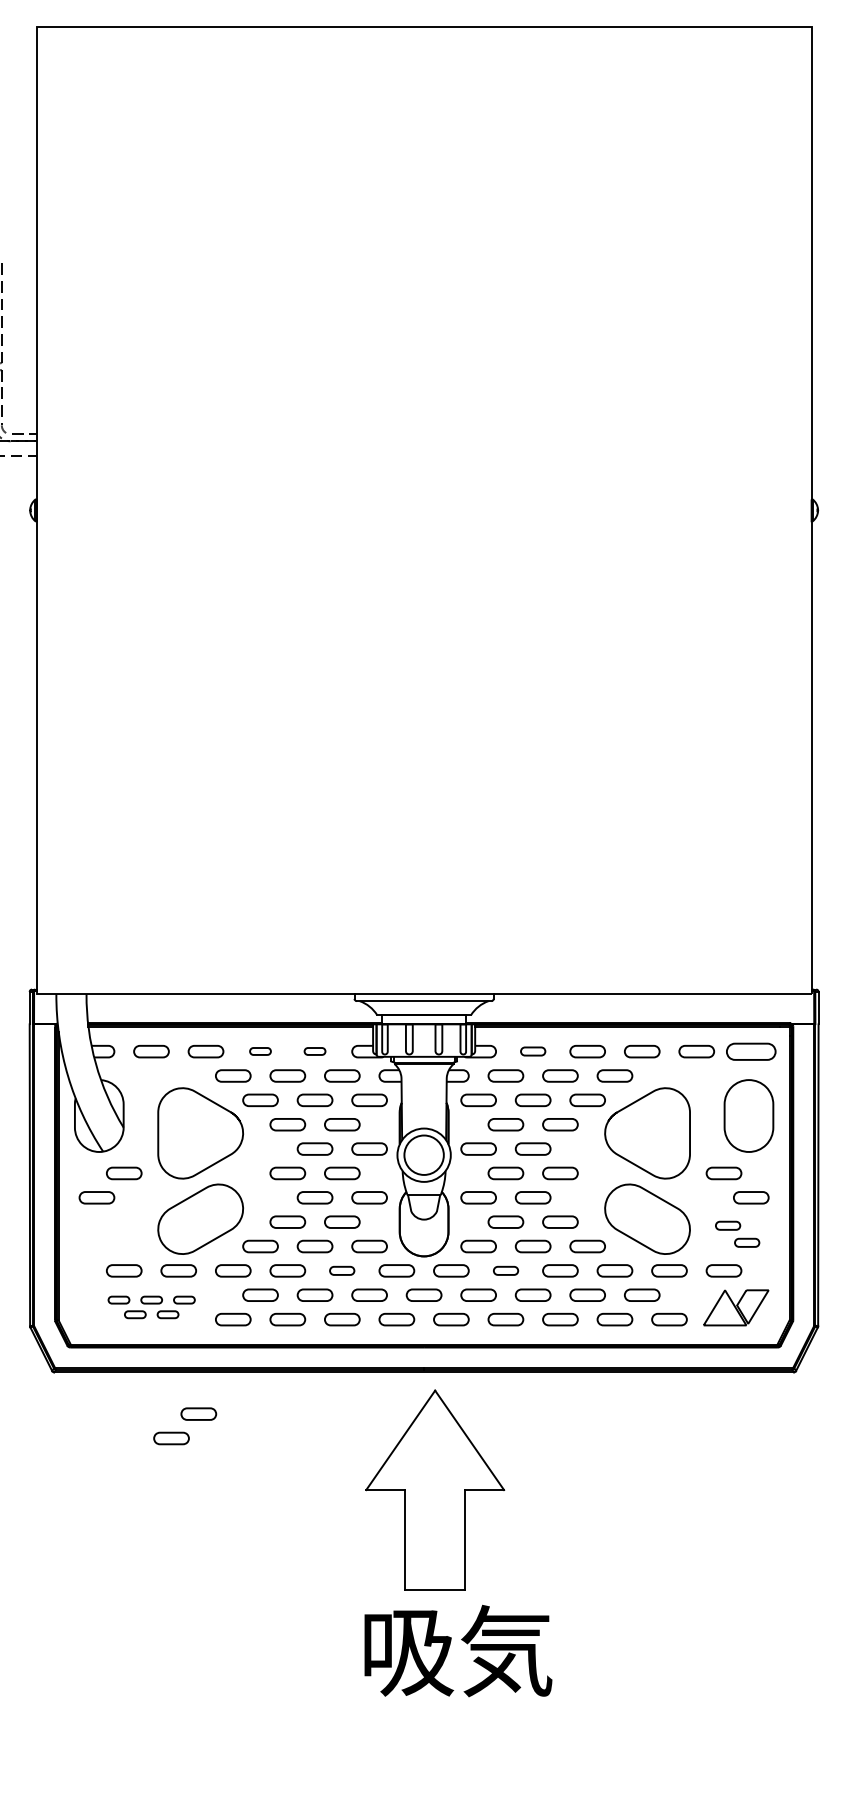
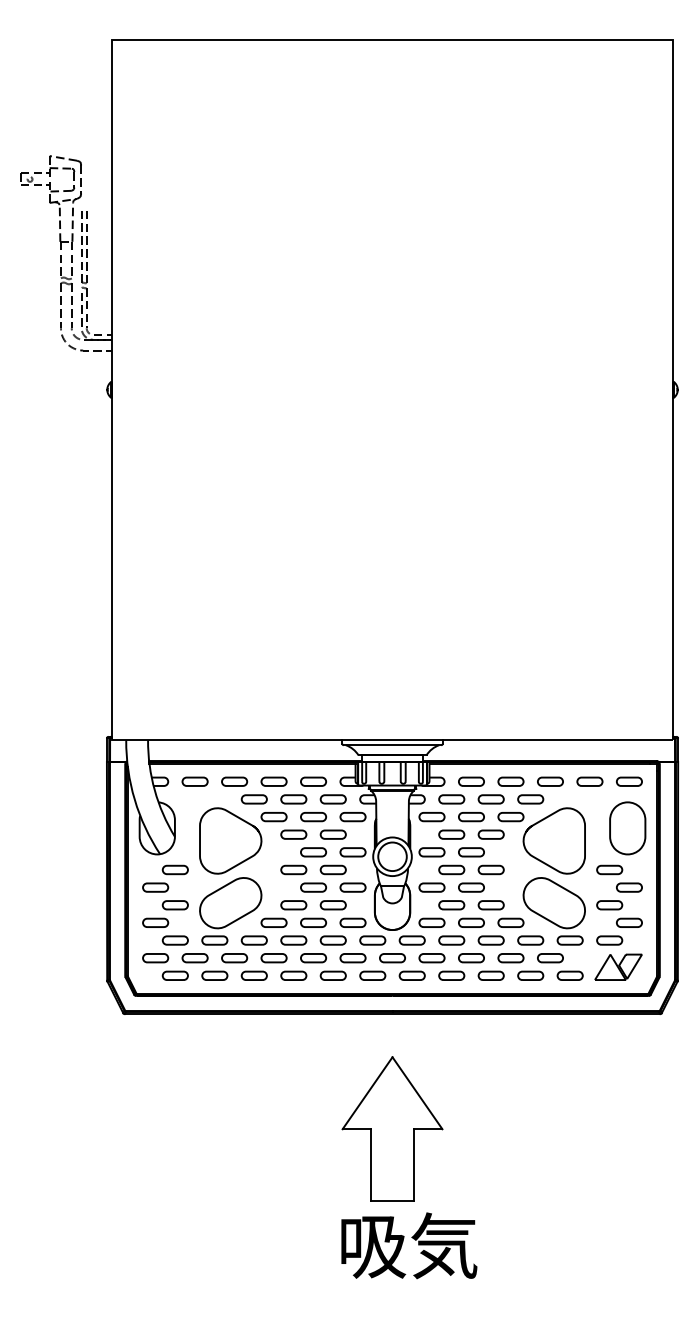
part: (259, 1051) -> (273, 781), size x1.67
part: (314, 1051) -> (313, 781), size x1.67
part: (533, 1051) -> (471, 781), size x1.43
part: (751, 1051) -> (629, 781), size x0.71
part: (737, 1233) -> (619, 913), size x1.43
part: (341, 1270) -> (332, 940), size x1.43
part: (505, 1270) -> (451, 940), size x1.43
part: (152, 1306) -> (195, 966), size x1.67
part: (185, 1425) -> (165, 913), moved
part: (458, 1542) -> (409, 1167), moved

